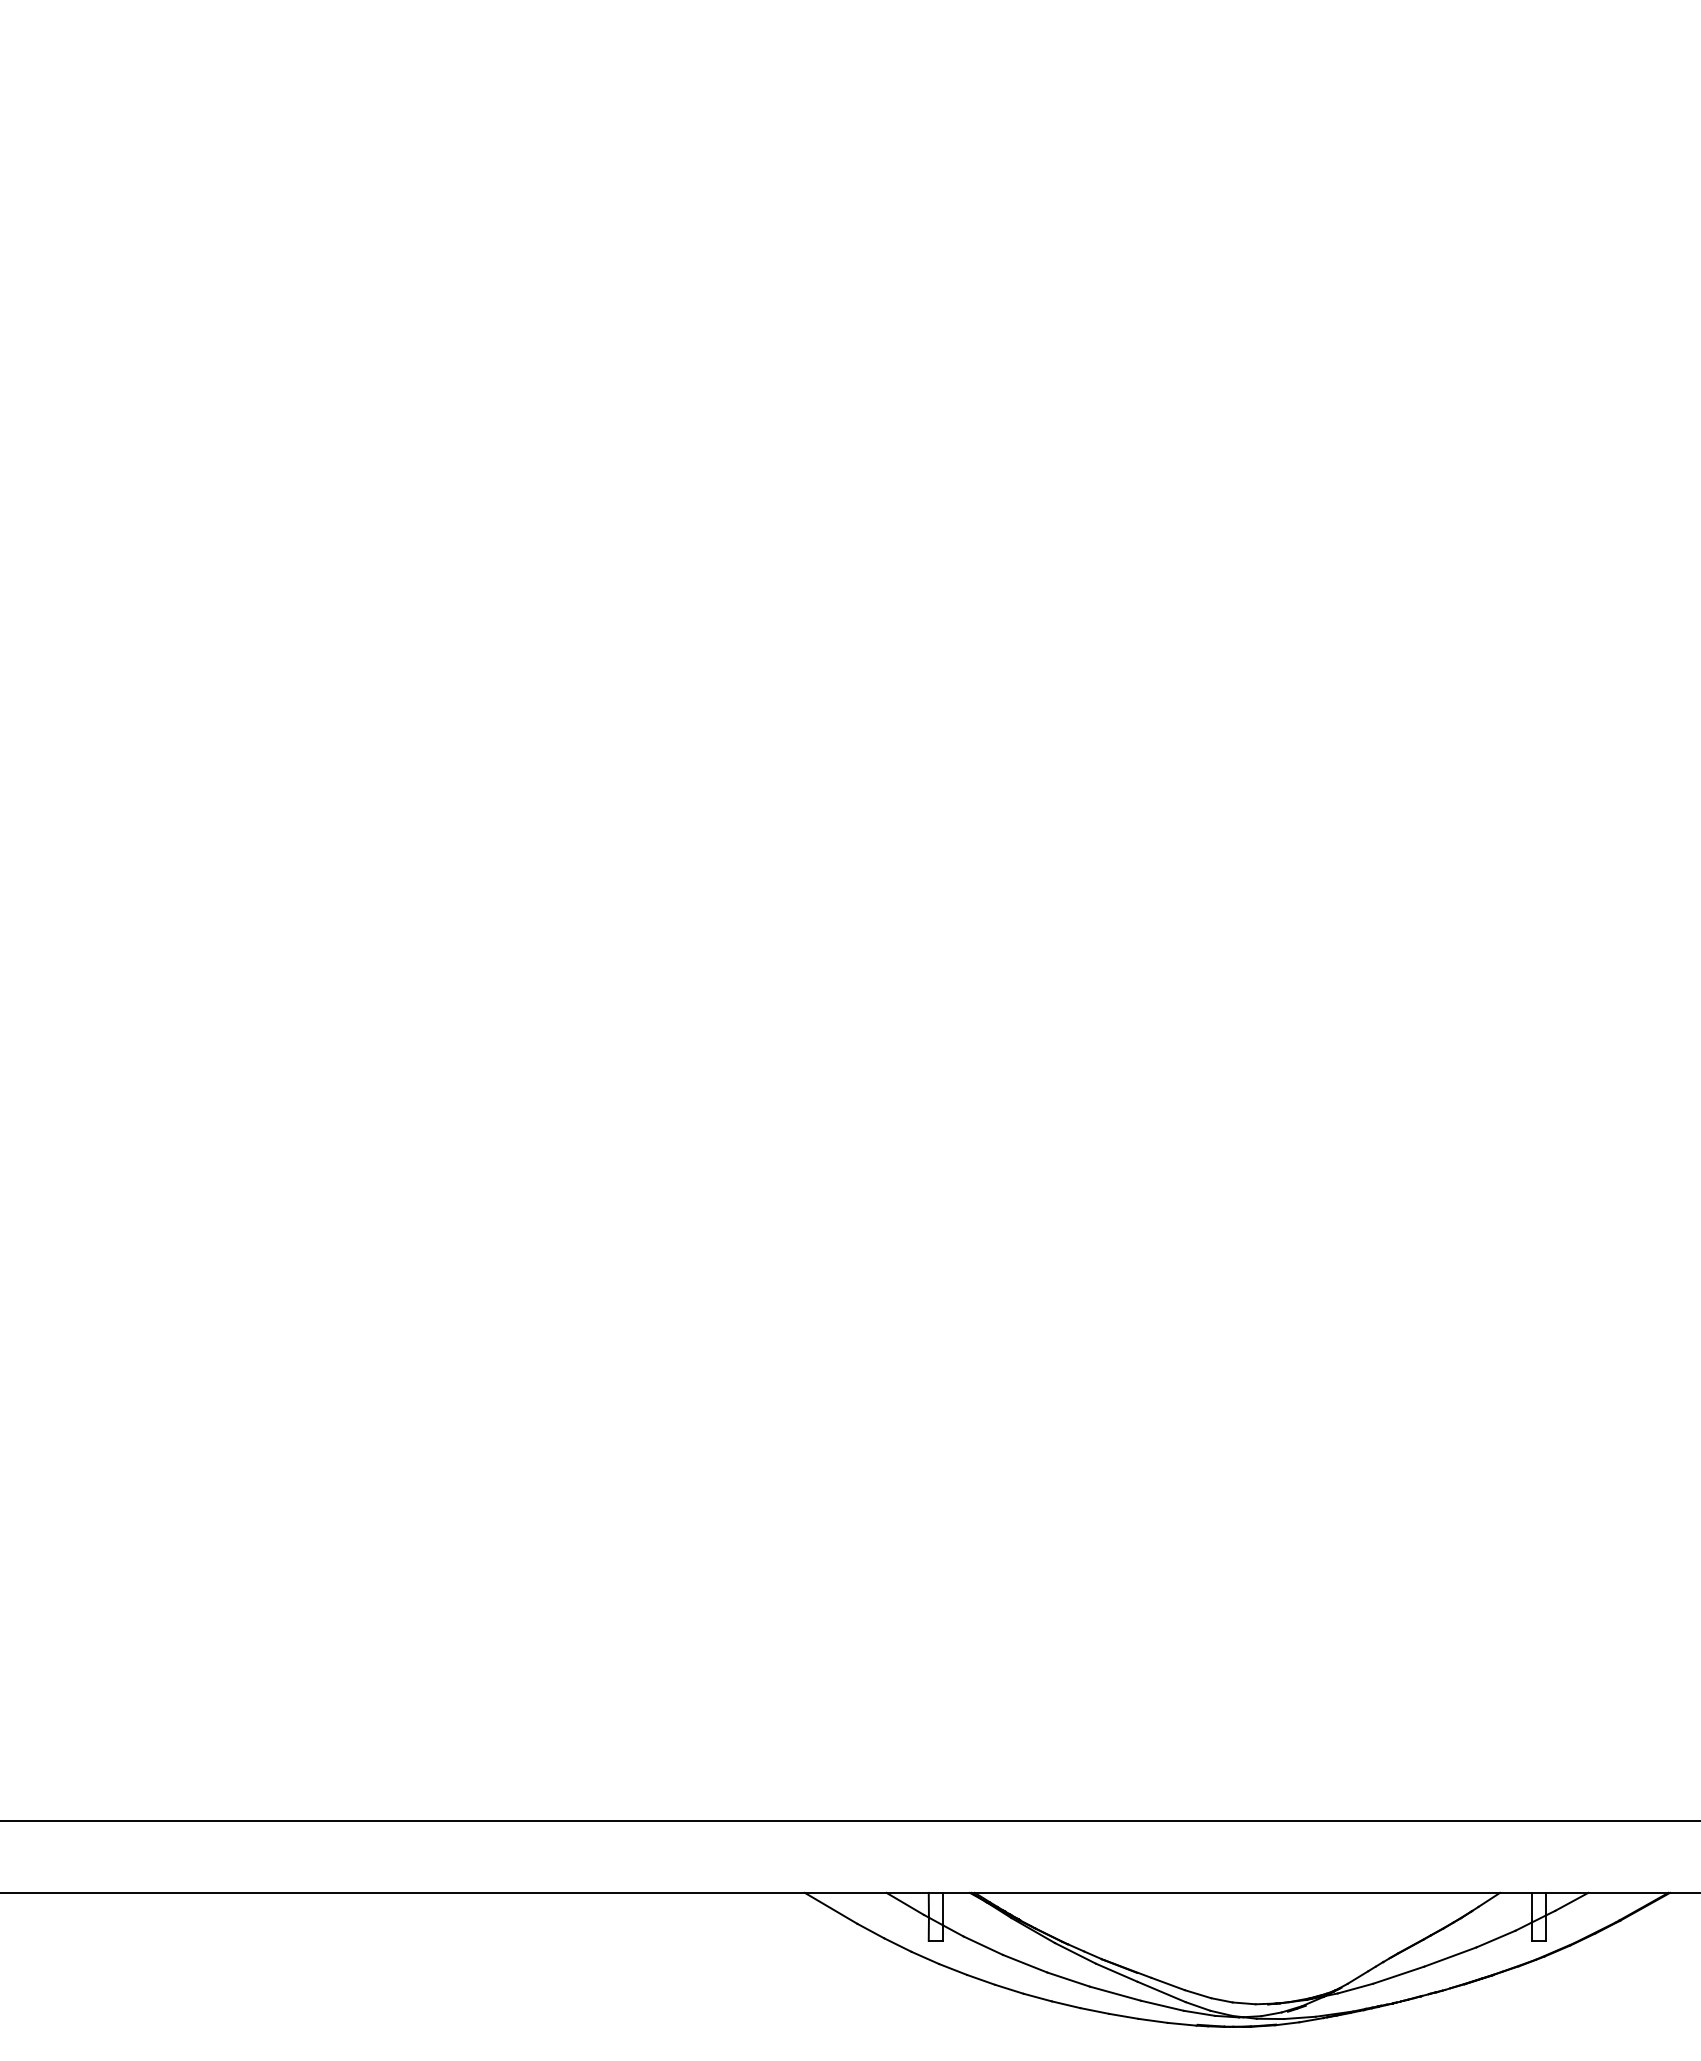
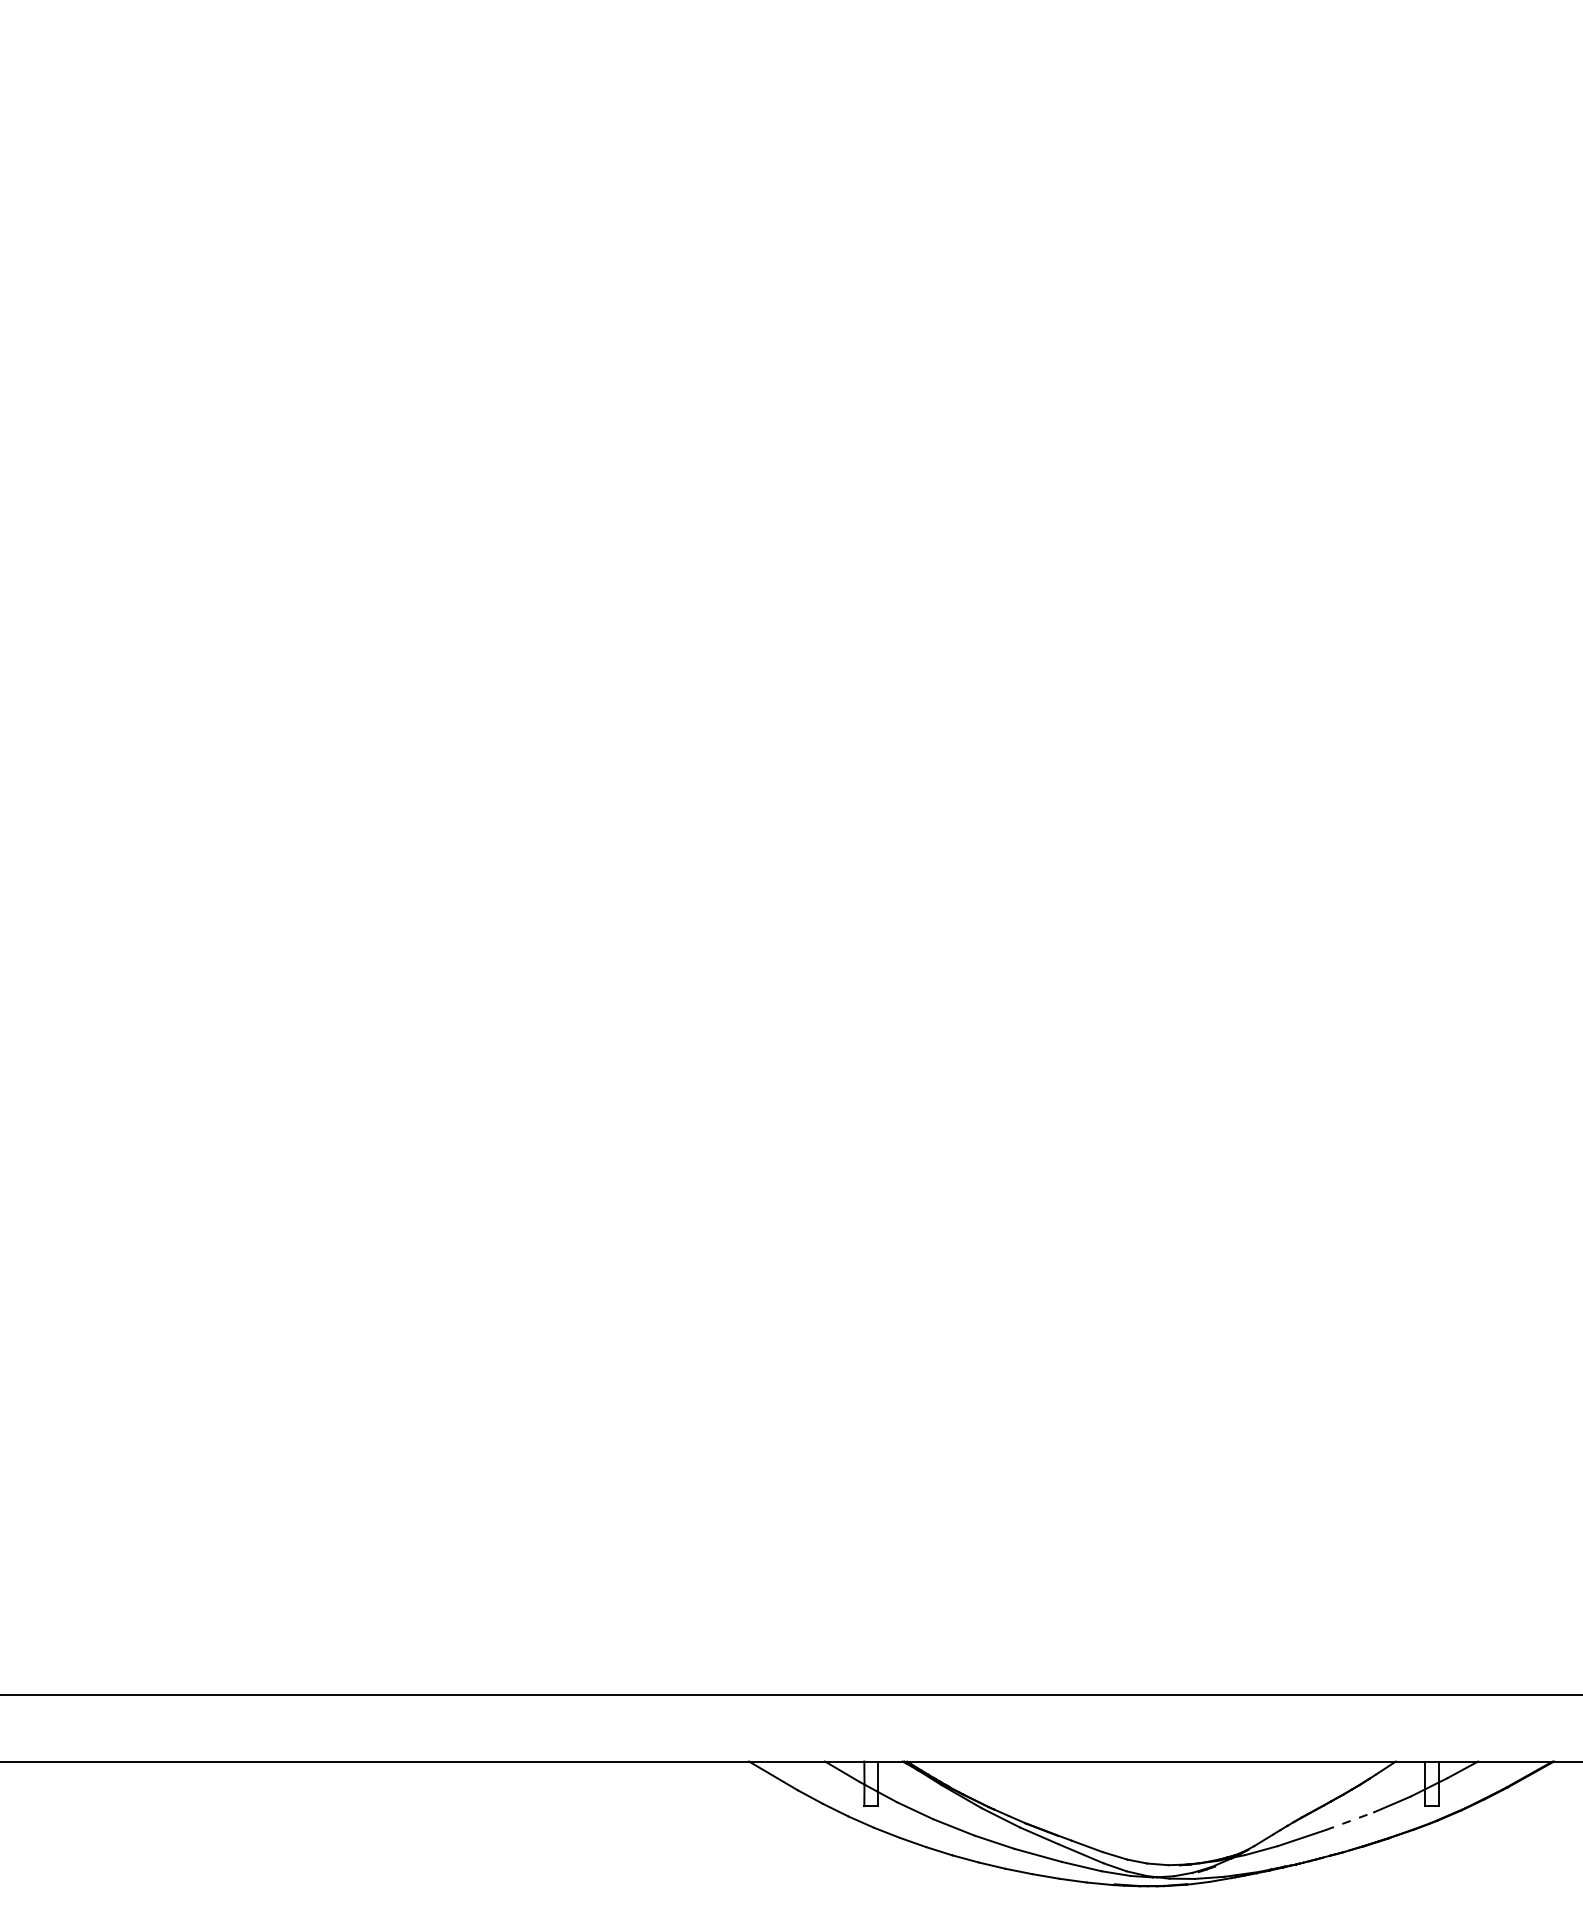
line: (1450, 1957) -> (1349, 1821), solid -> dashed

